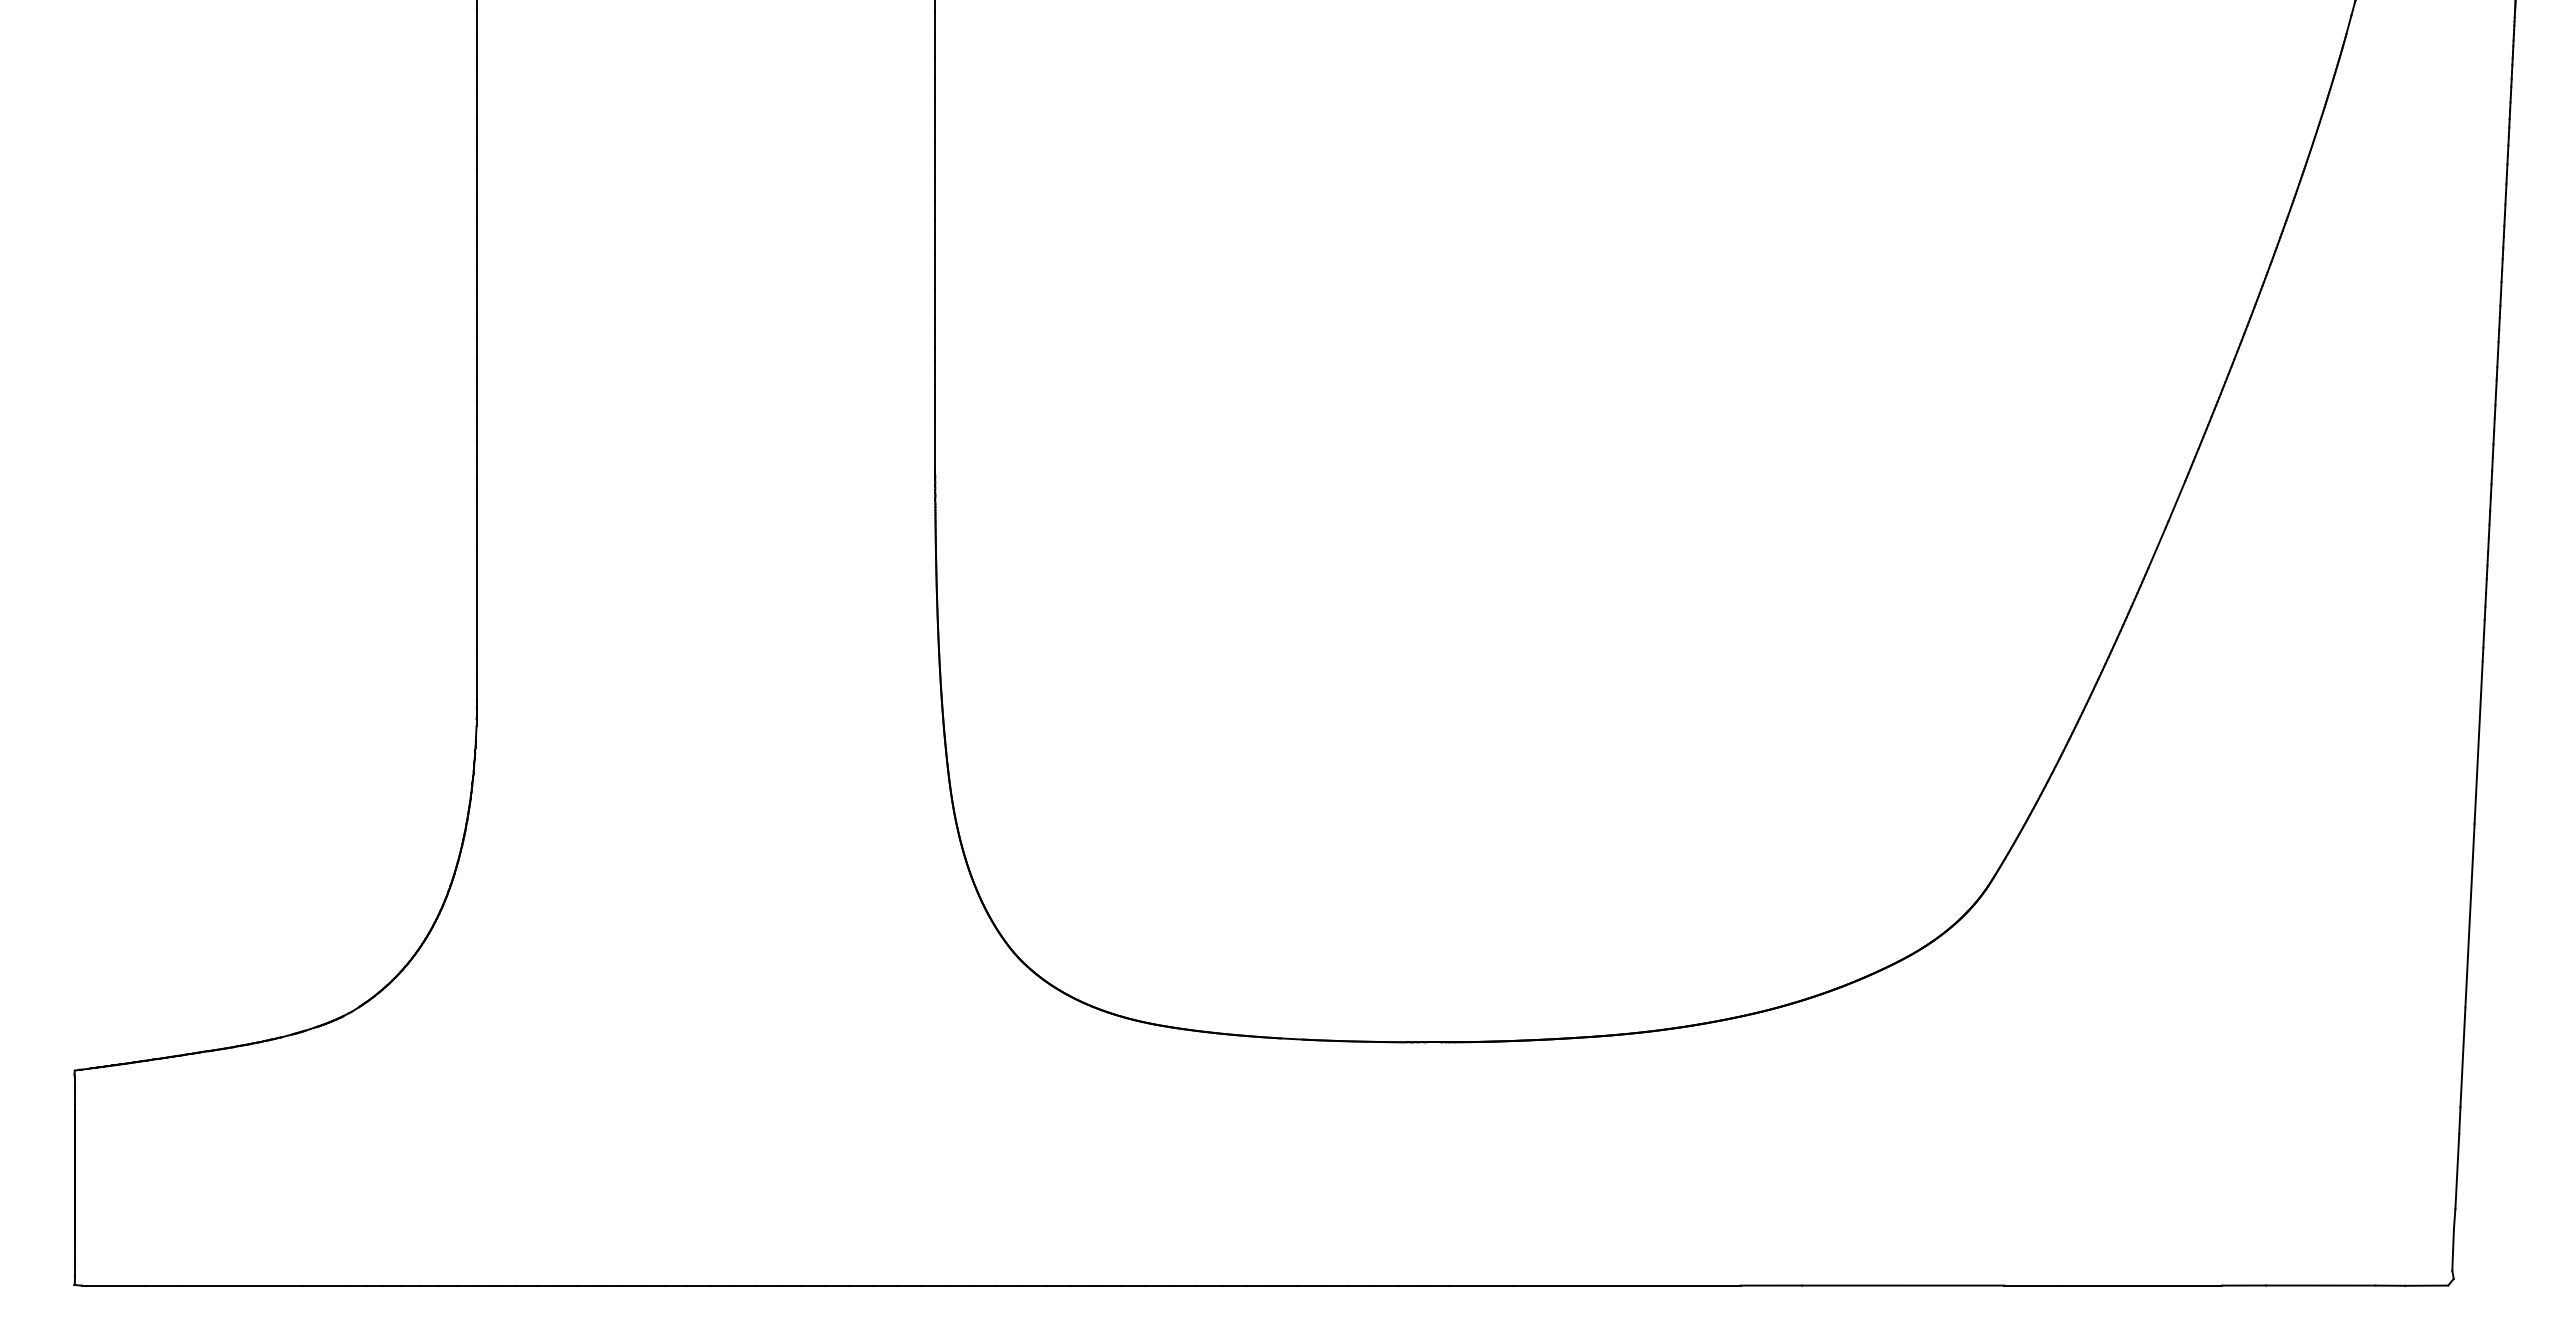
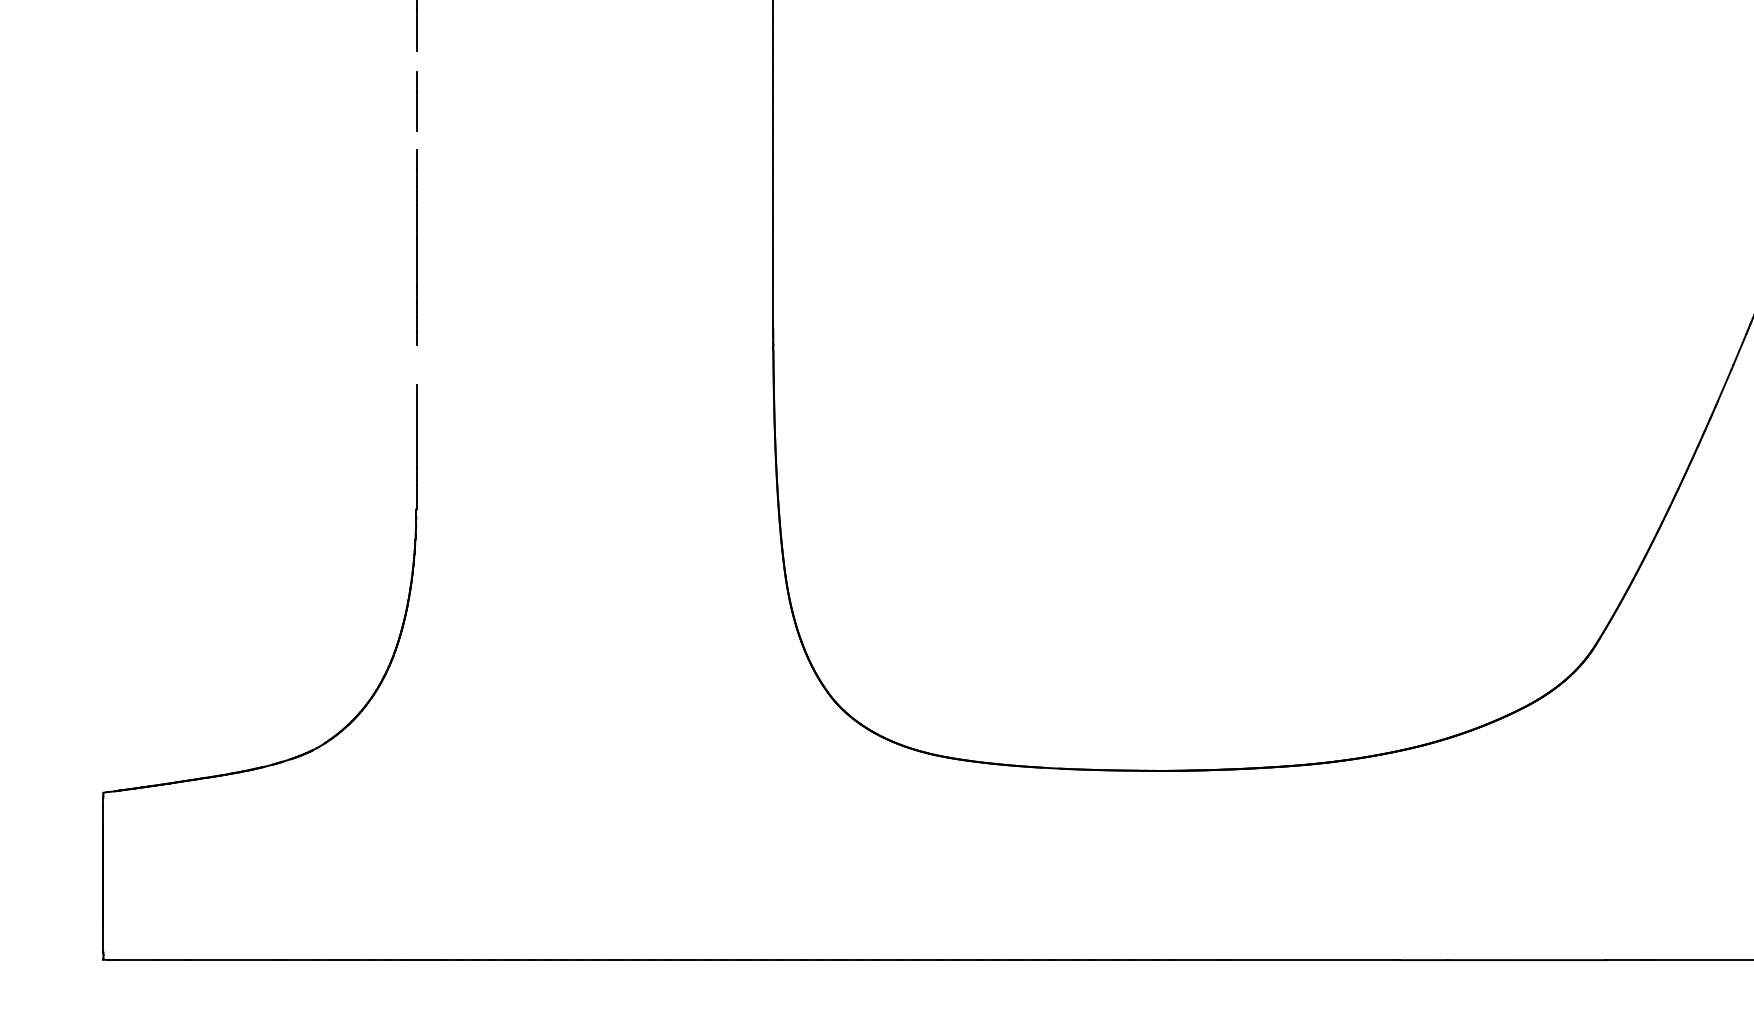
line: (477, 131) -> (416, 61), removed
line: (477, 232) -> (416, 140), removed
line: (477, 520) -> (416, 364), removed

